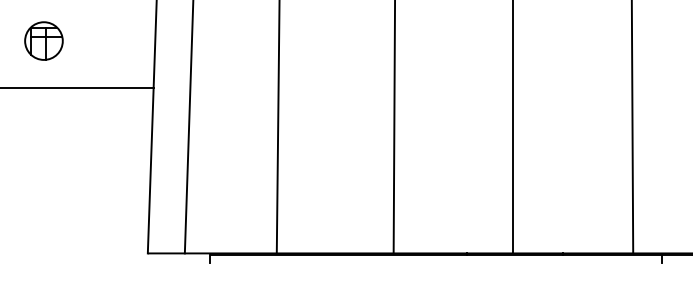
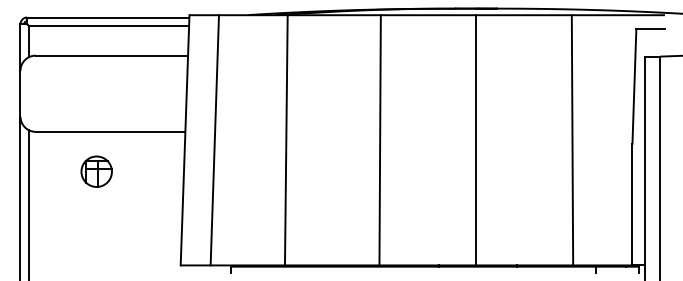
part: (43, 40) -> (96, 171), moved

